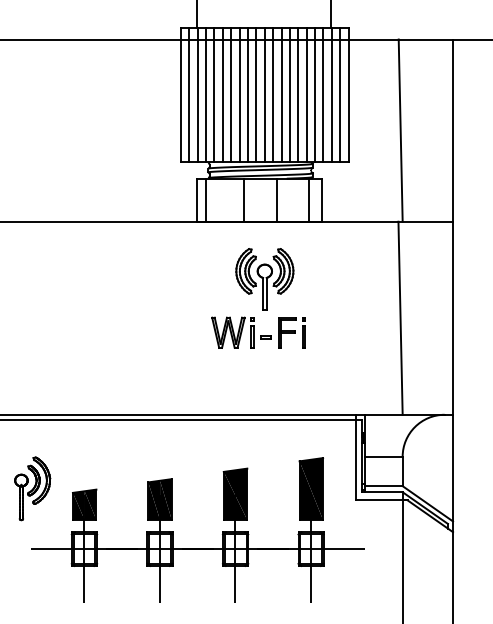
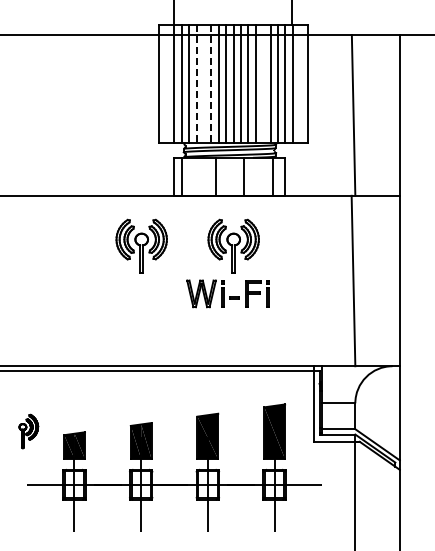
line: (188, 95) -> (166, 84), removed
line: (222, 95) -> (196, 84), solid -> dashed
line: (230, 95) -> (203, 84), removed
line: (239, 95) -> (211, 84), solid -> dashed
line: (298, 95) -> (263, 84), removed
line: (340, 95) -> (300, 84), removed
part: (160, 278) -> (141, 245), added
part: (32, 488) -> (28, 431), size x0.6

